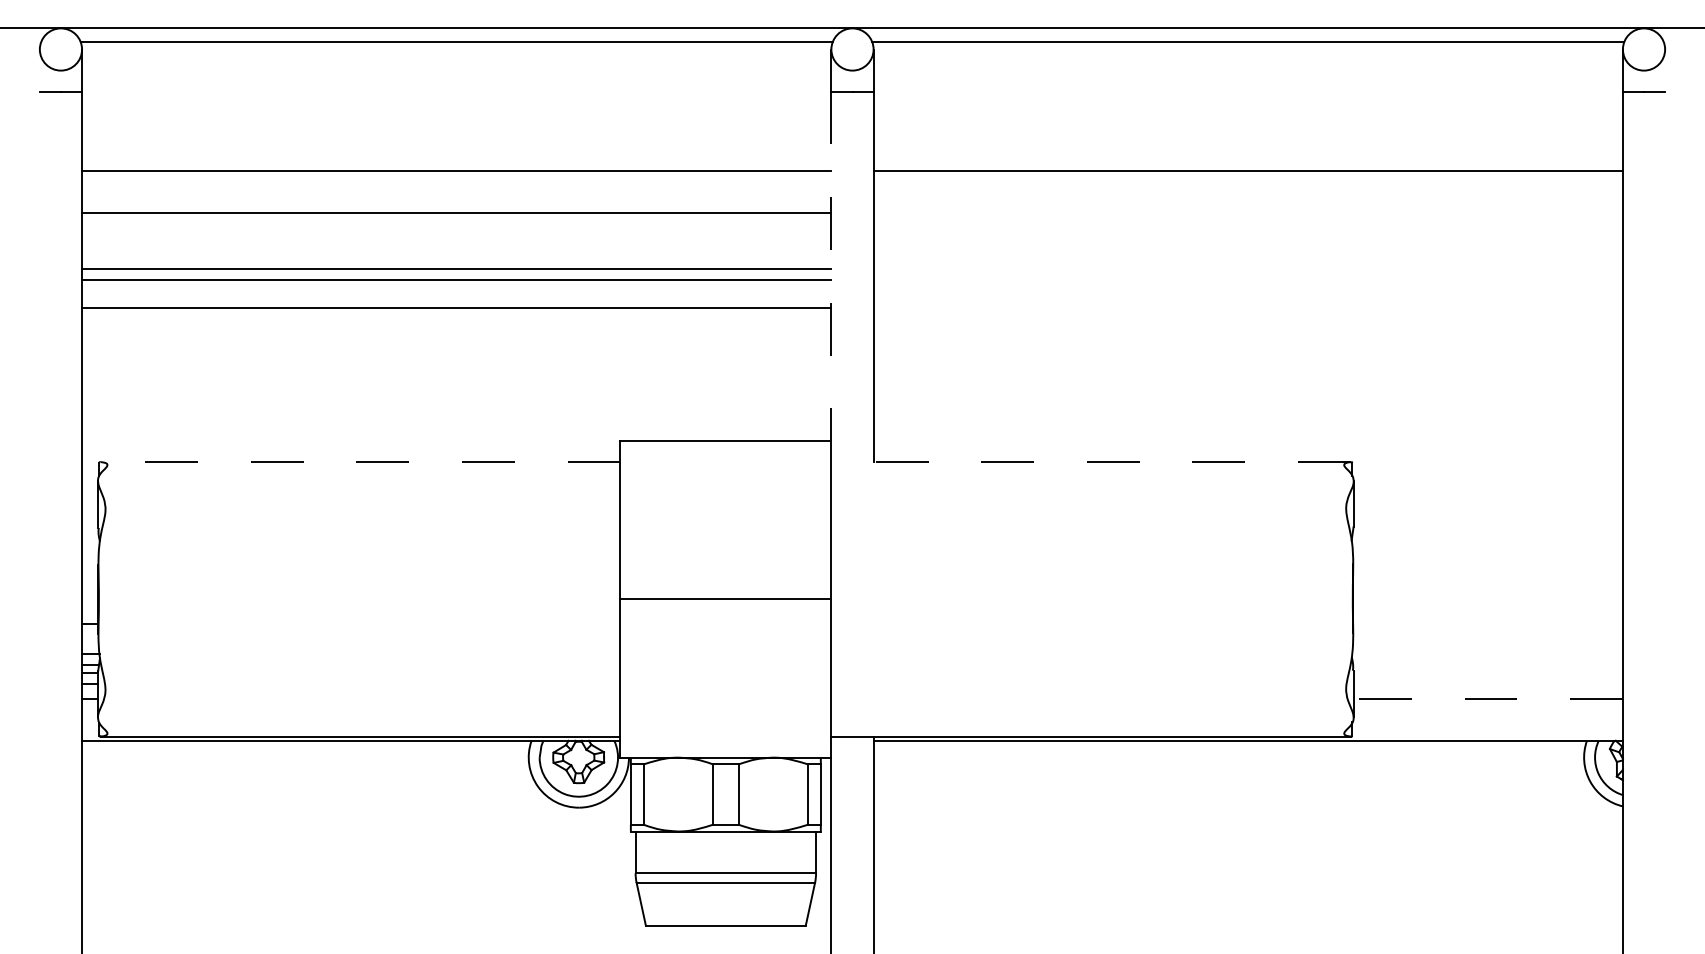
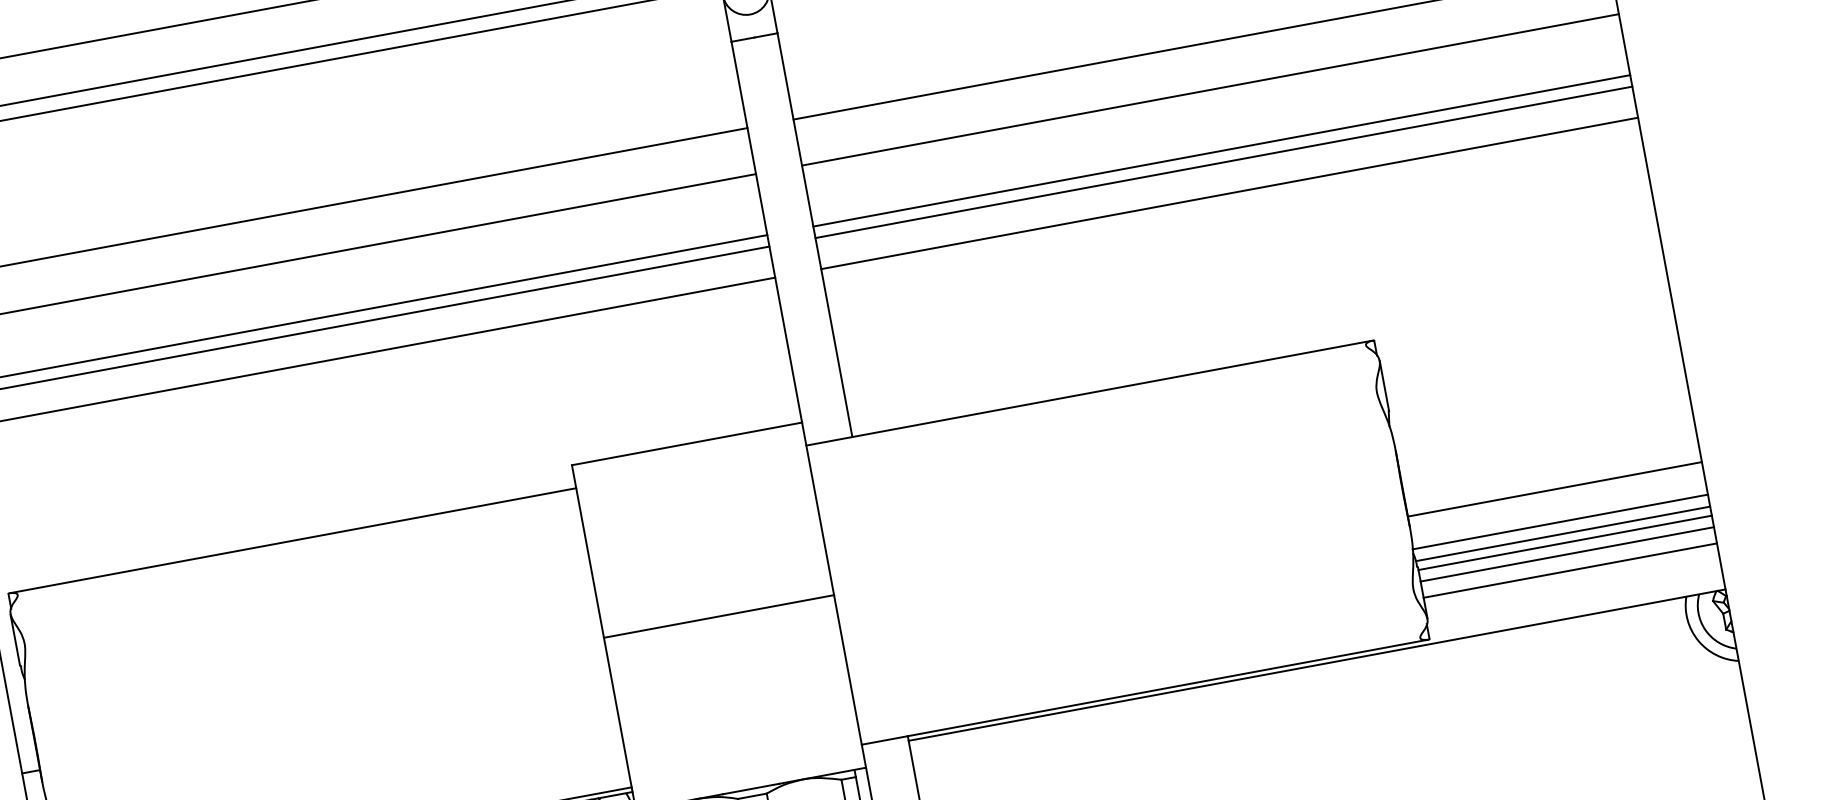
line: (1247, 213) -> (1209, 90), added
line: (831, 266) -> (766, 232), dashed -> solid
line: (1247, 269) -> (1221, 151), added
line: (1247, 279) -> (1223, 162), added
line: (1247, 308) -> (1228, 194), added
line: (360, 462) -> (293, 541), dashed -> solid
line: (1091, 462) -> (1089, 393), dashed -> solid
line: (1487, 623) -> (1554, 488), added
line: (1487, 653) -> (1560, 521), added
line: (1487, 664) -> (1562, 533), added
line: (1487, 673) -> (1564, 543), added
line: (1487, 683) -> (1566, 554), added
line: (1488, 698) -> (1570, 570), dashed -> solid

